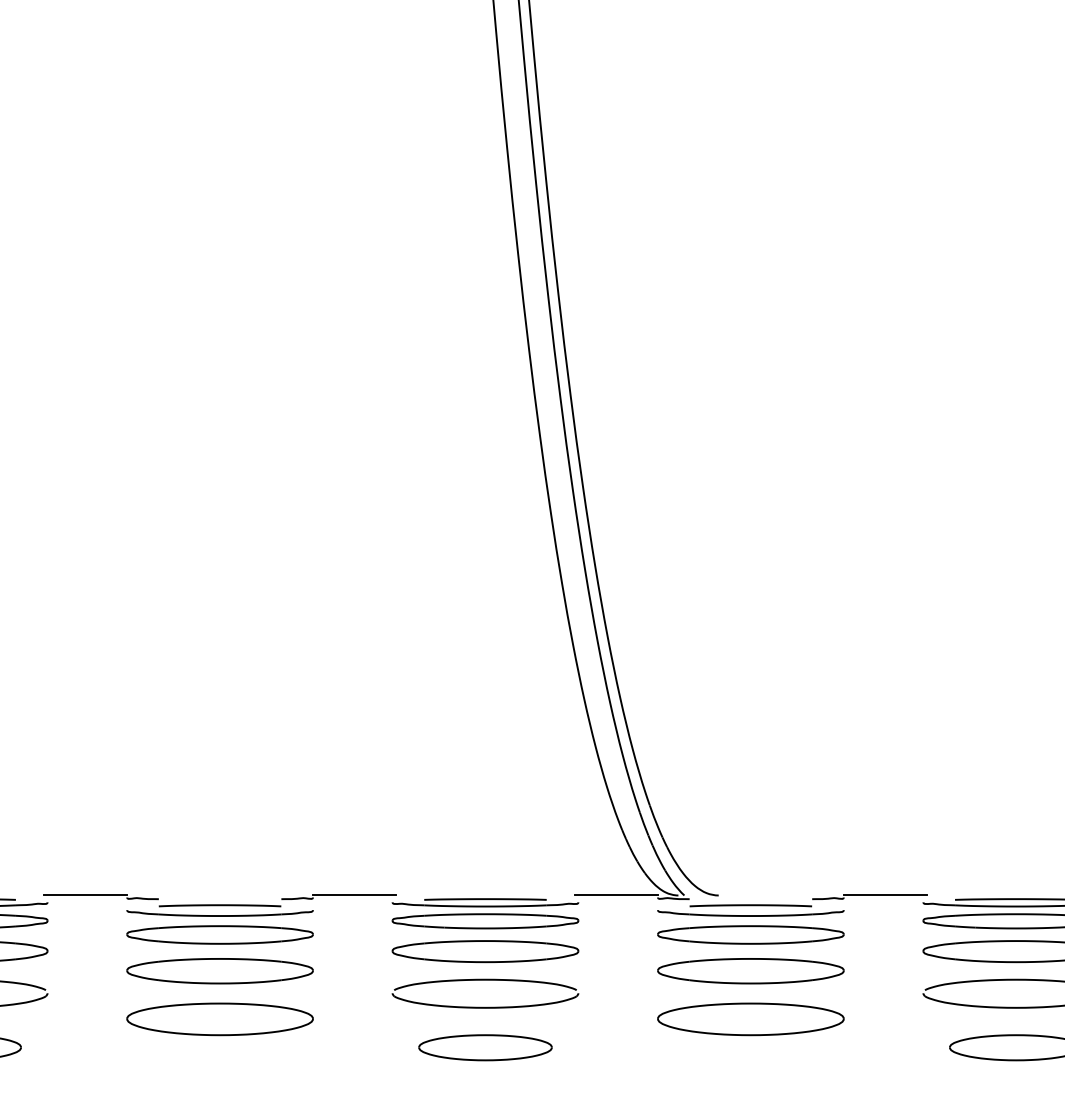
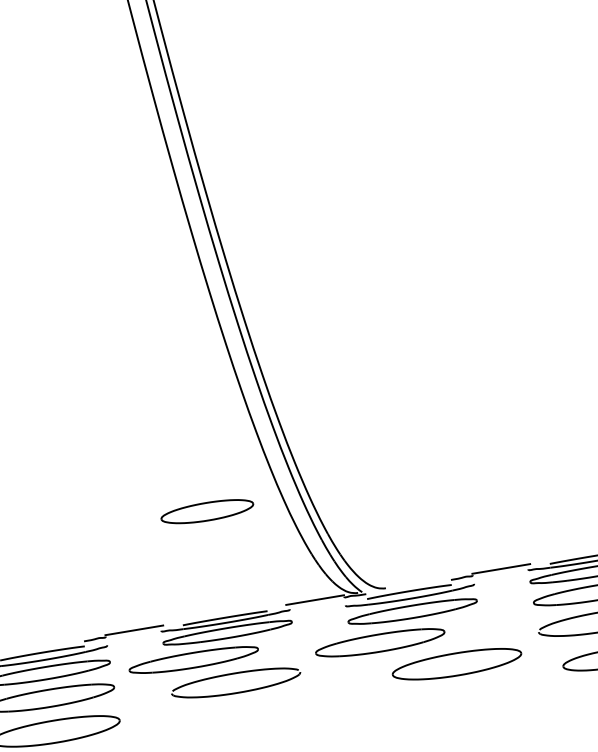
part: (485, 951) -> (193, 660), moved
part: (750, 971) -> (380, 643), moved
part: (750, 1019) -> (456, 664), moved
part: (485, 1047) -> (207, 511), moved

